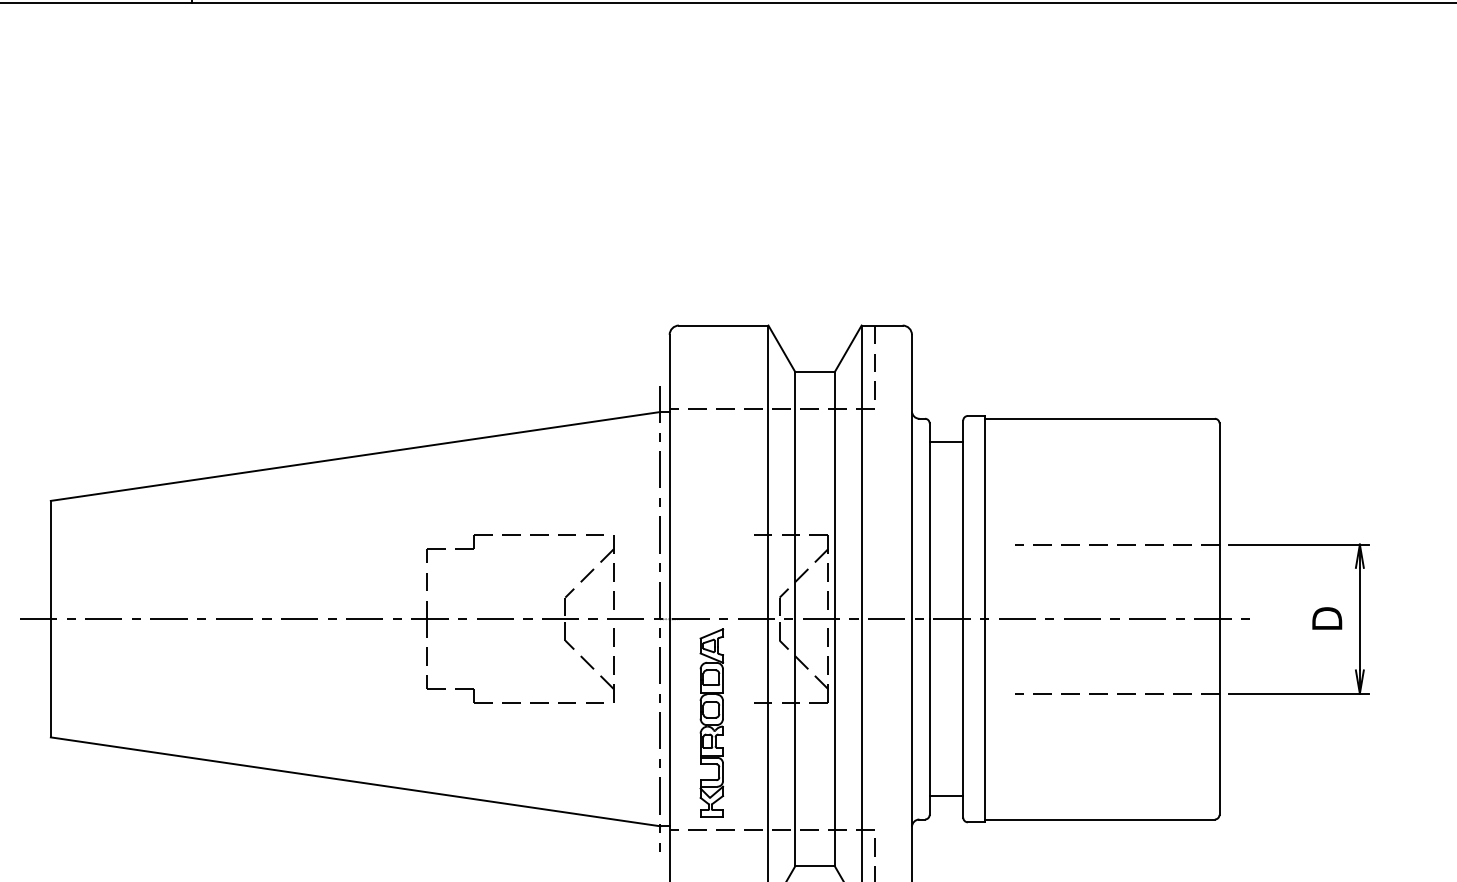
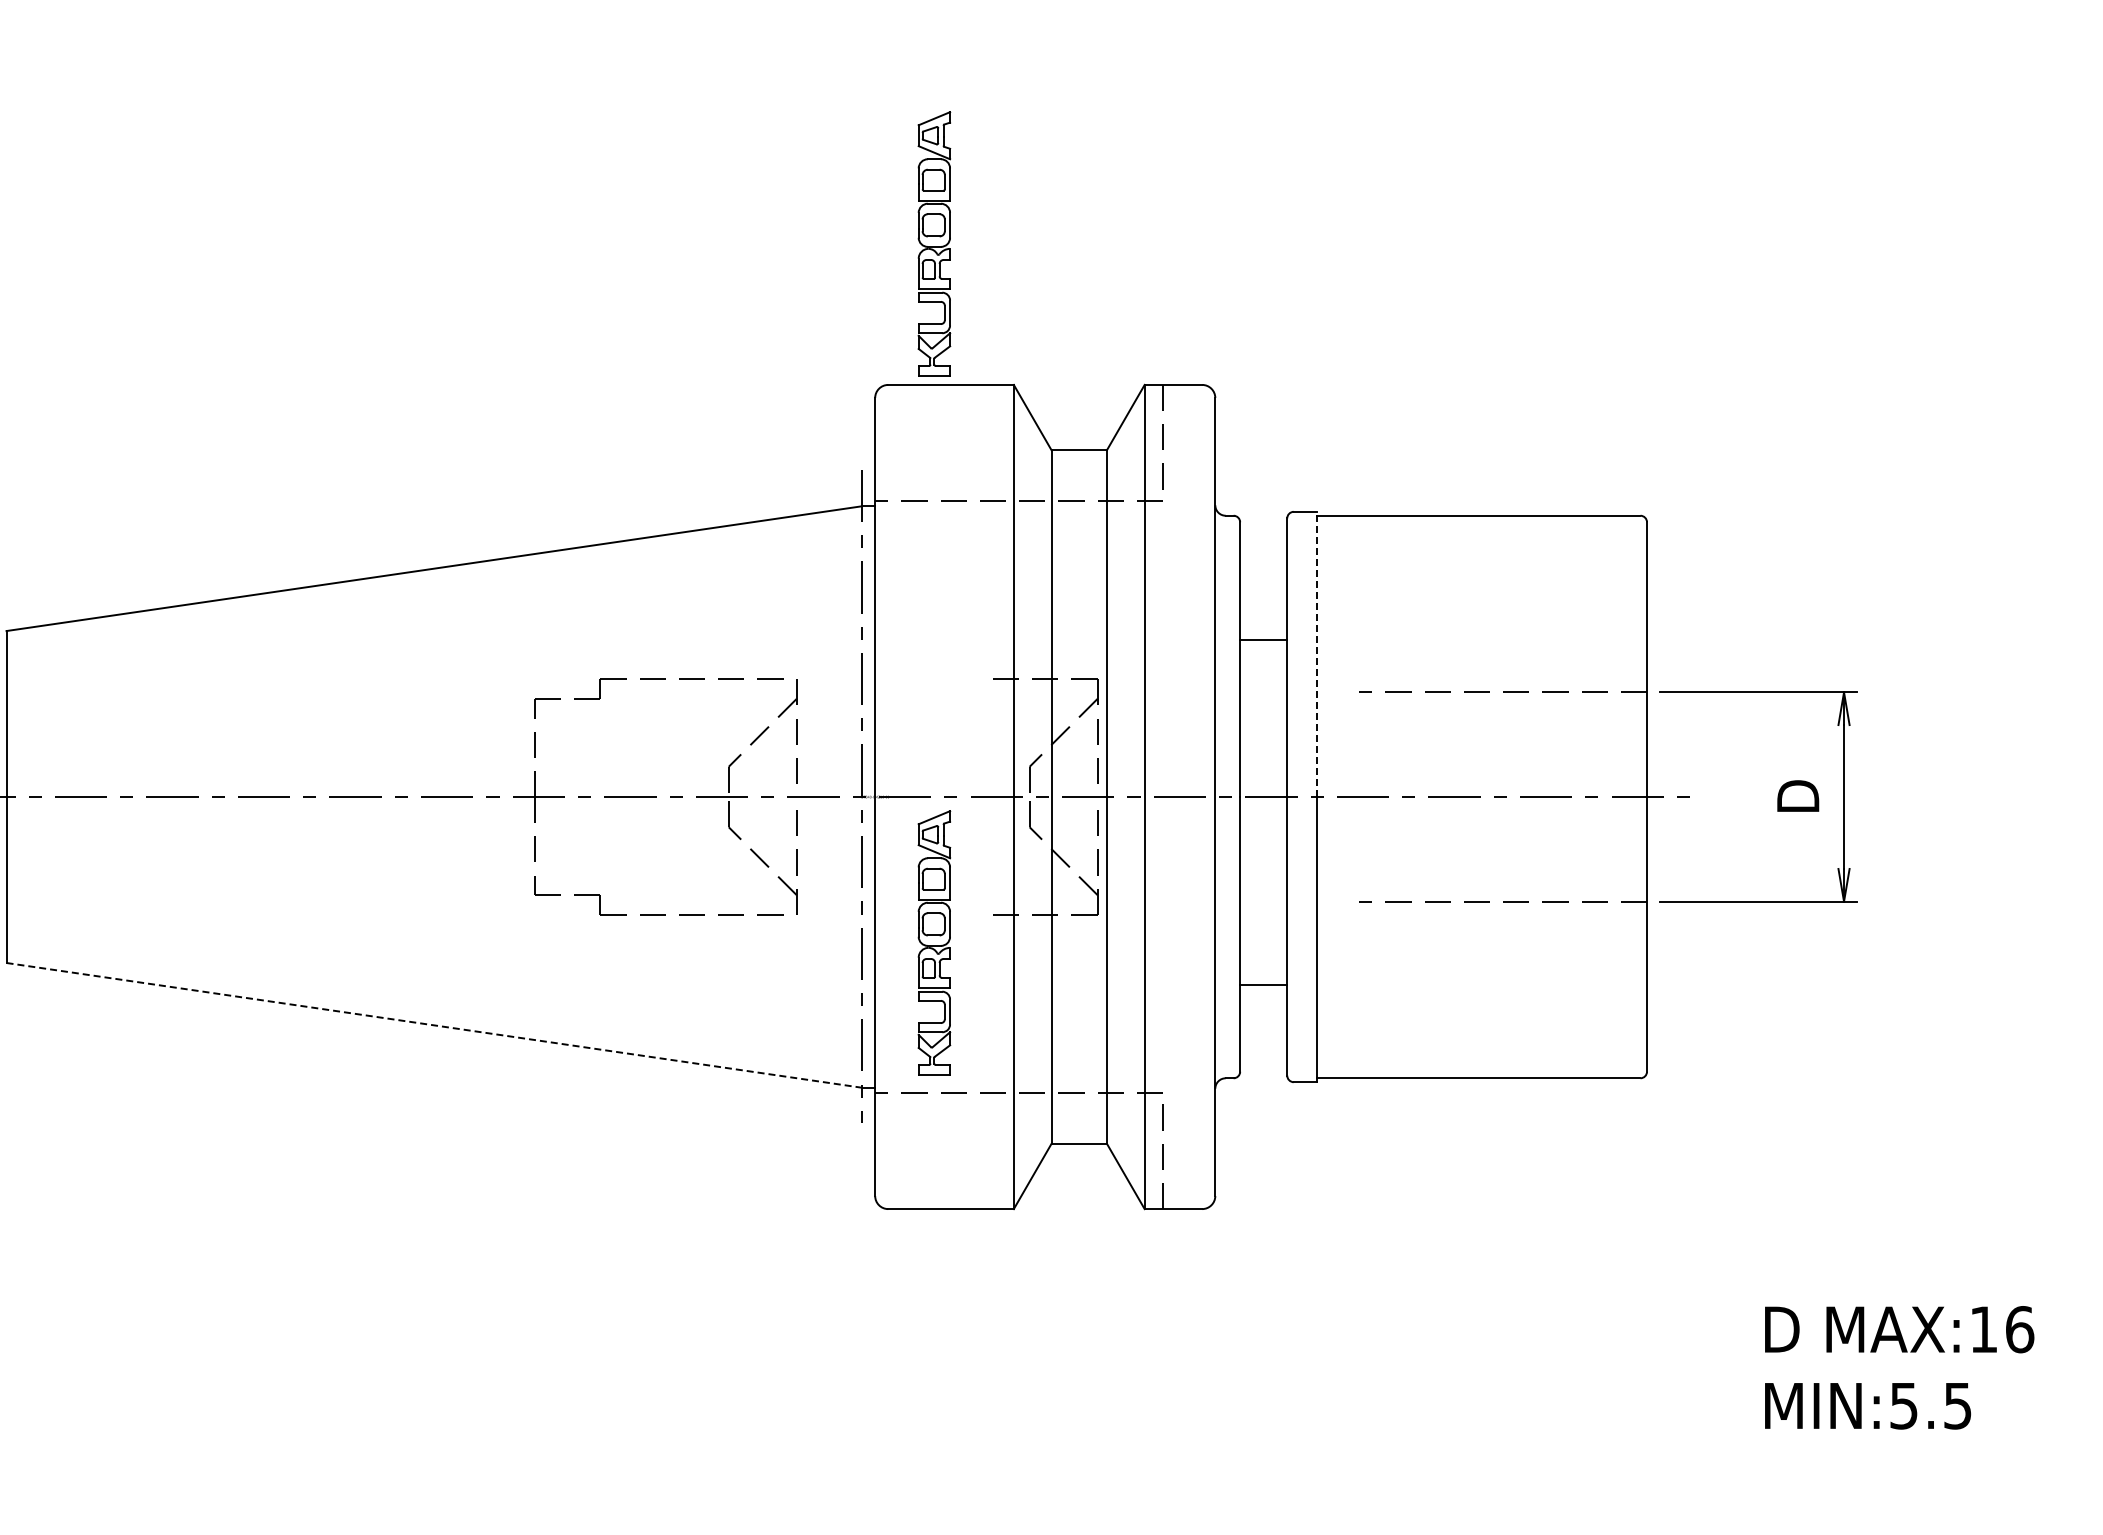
part: (711, 224) -> (934, 243), added
line: (946, 442) -> (1263, 640), moved
line: (984, 517) -> (1317, 654), solid -> dashed
line: (355, 781) -> (434, 1025), solid -> dashed
line: (946, 796) -> (1263, 984), moved

